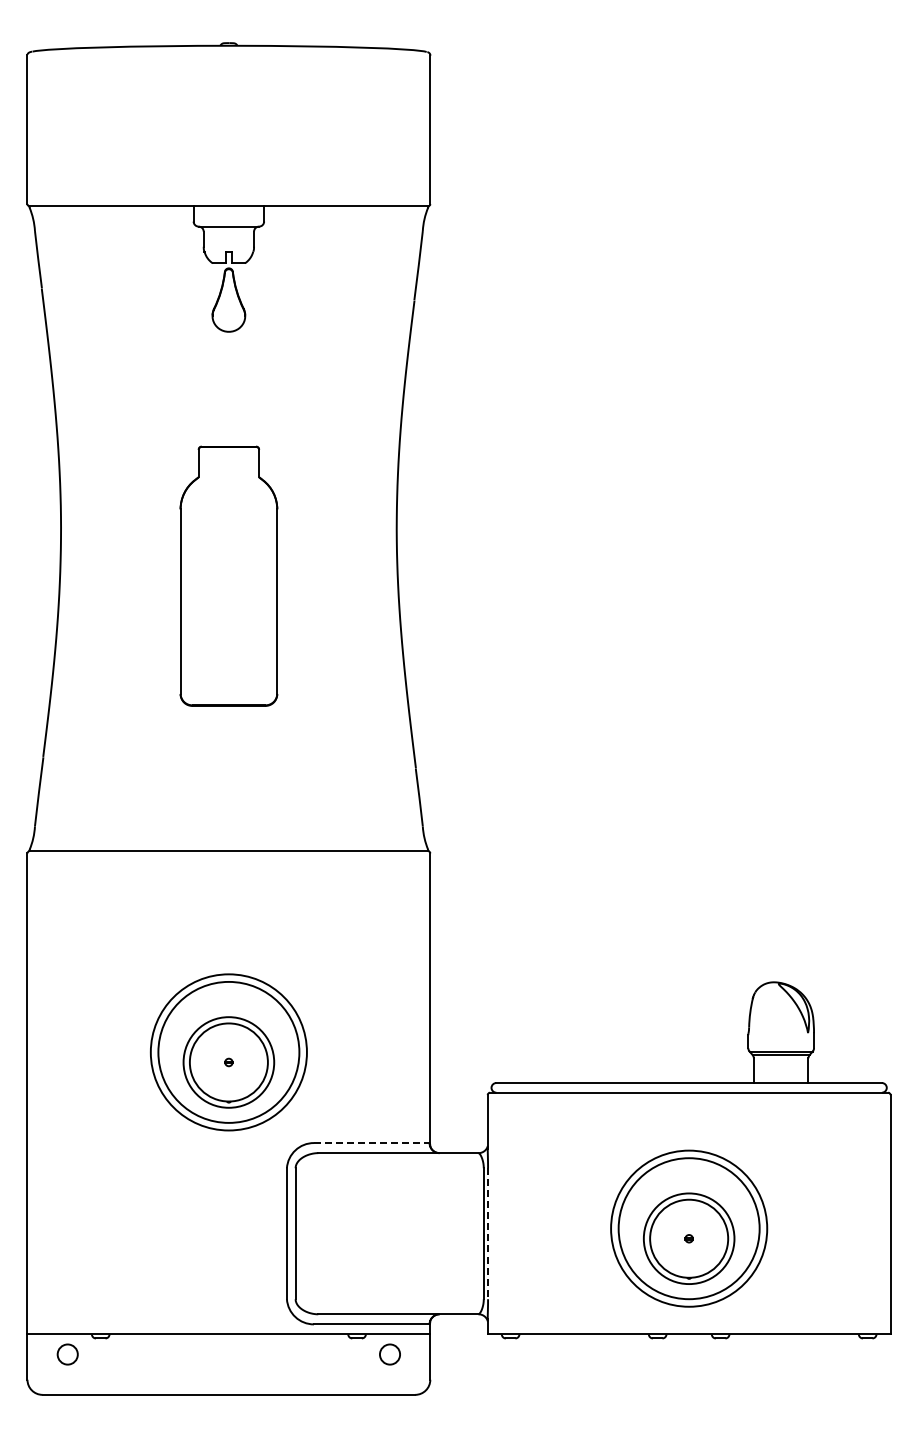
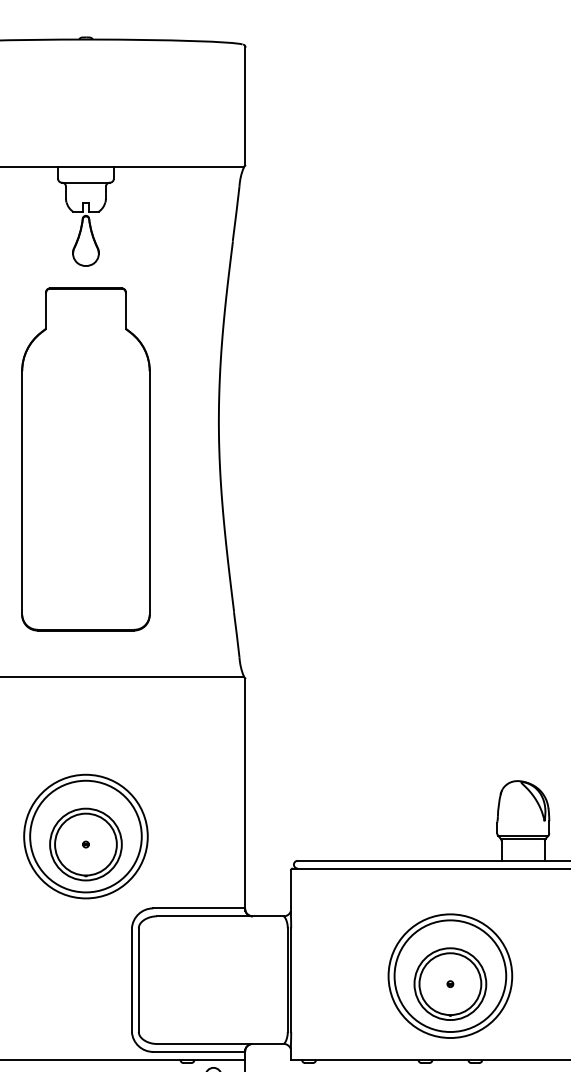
part: (228, 576) -> (85, 459), size x1.67
line: (371, 1143) -> (198, 908), dashed -> solid
line: (488, 1234) -> (291, 980), dashed -> solid

